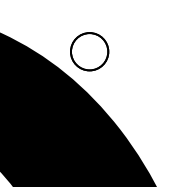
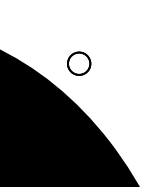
part: (89, 51) -> (78, 63), size x0.6

